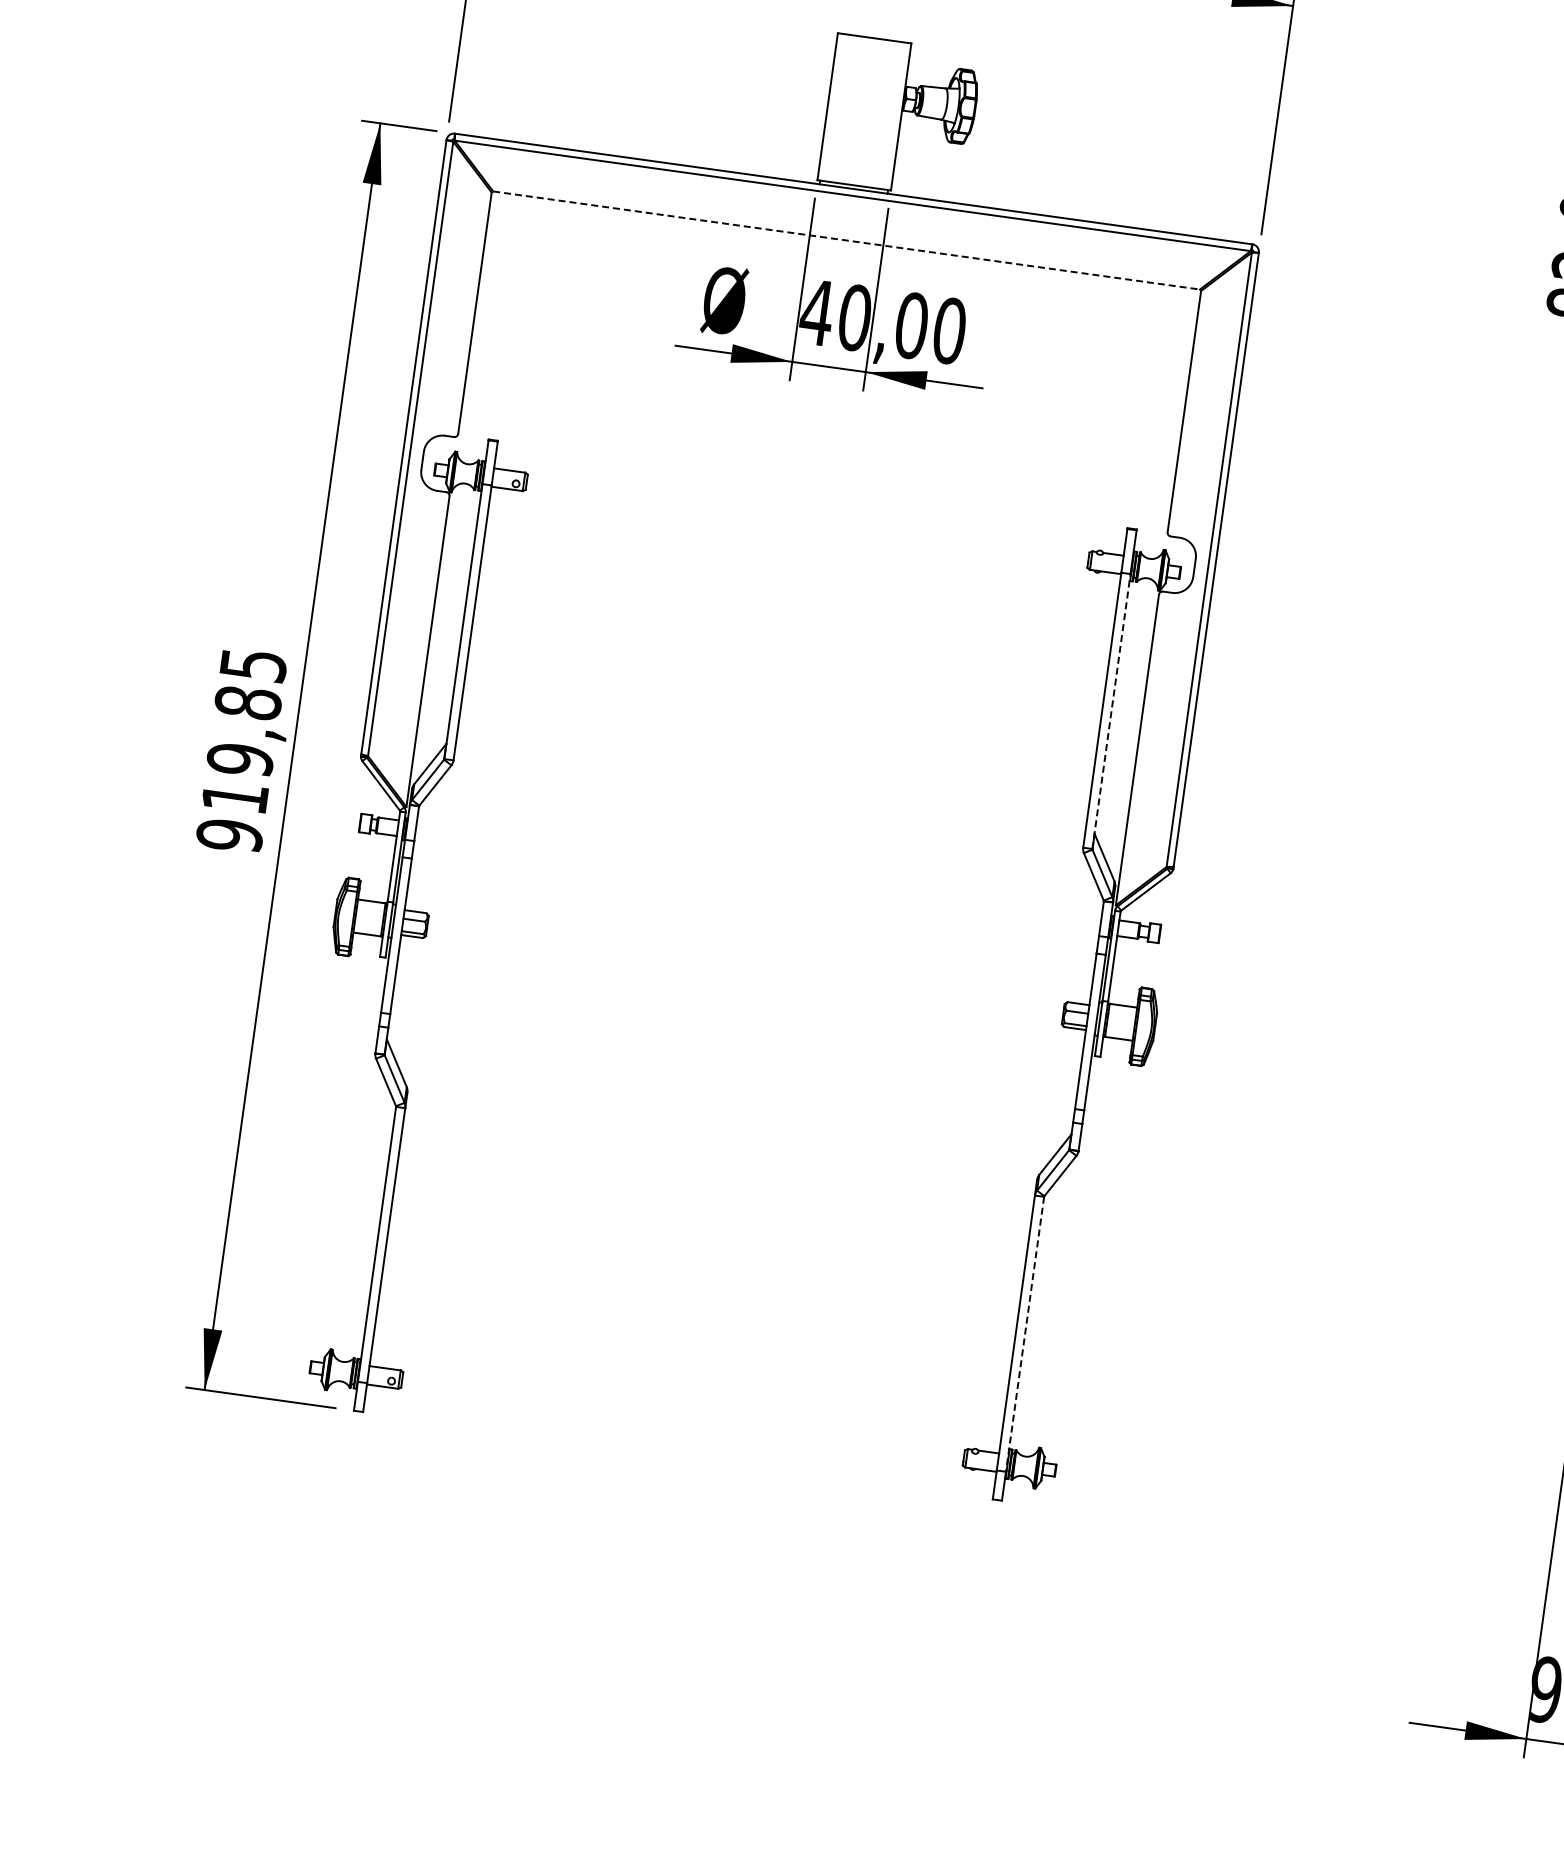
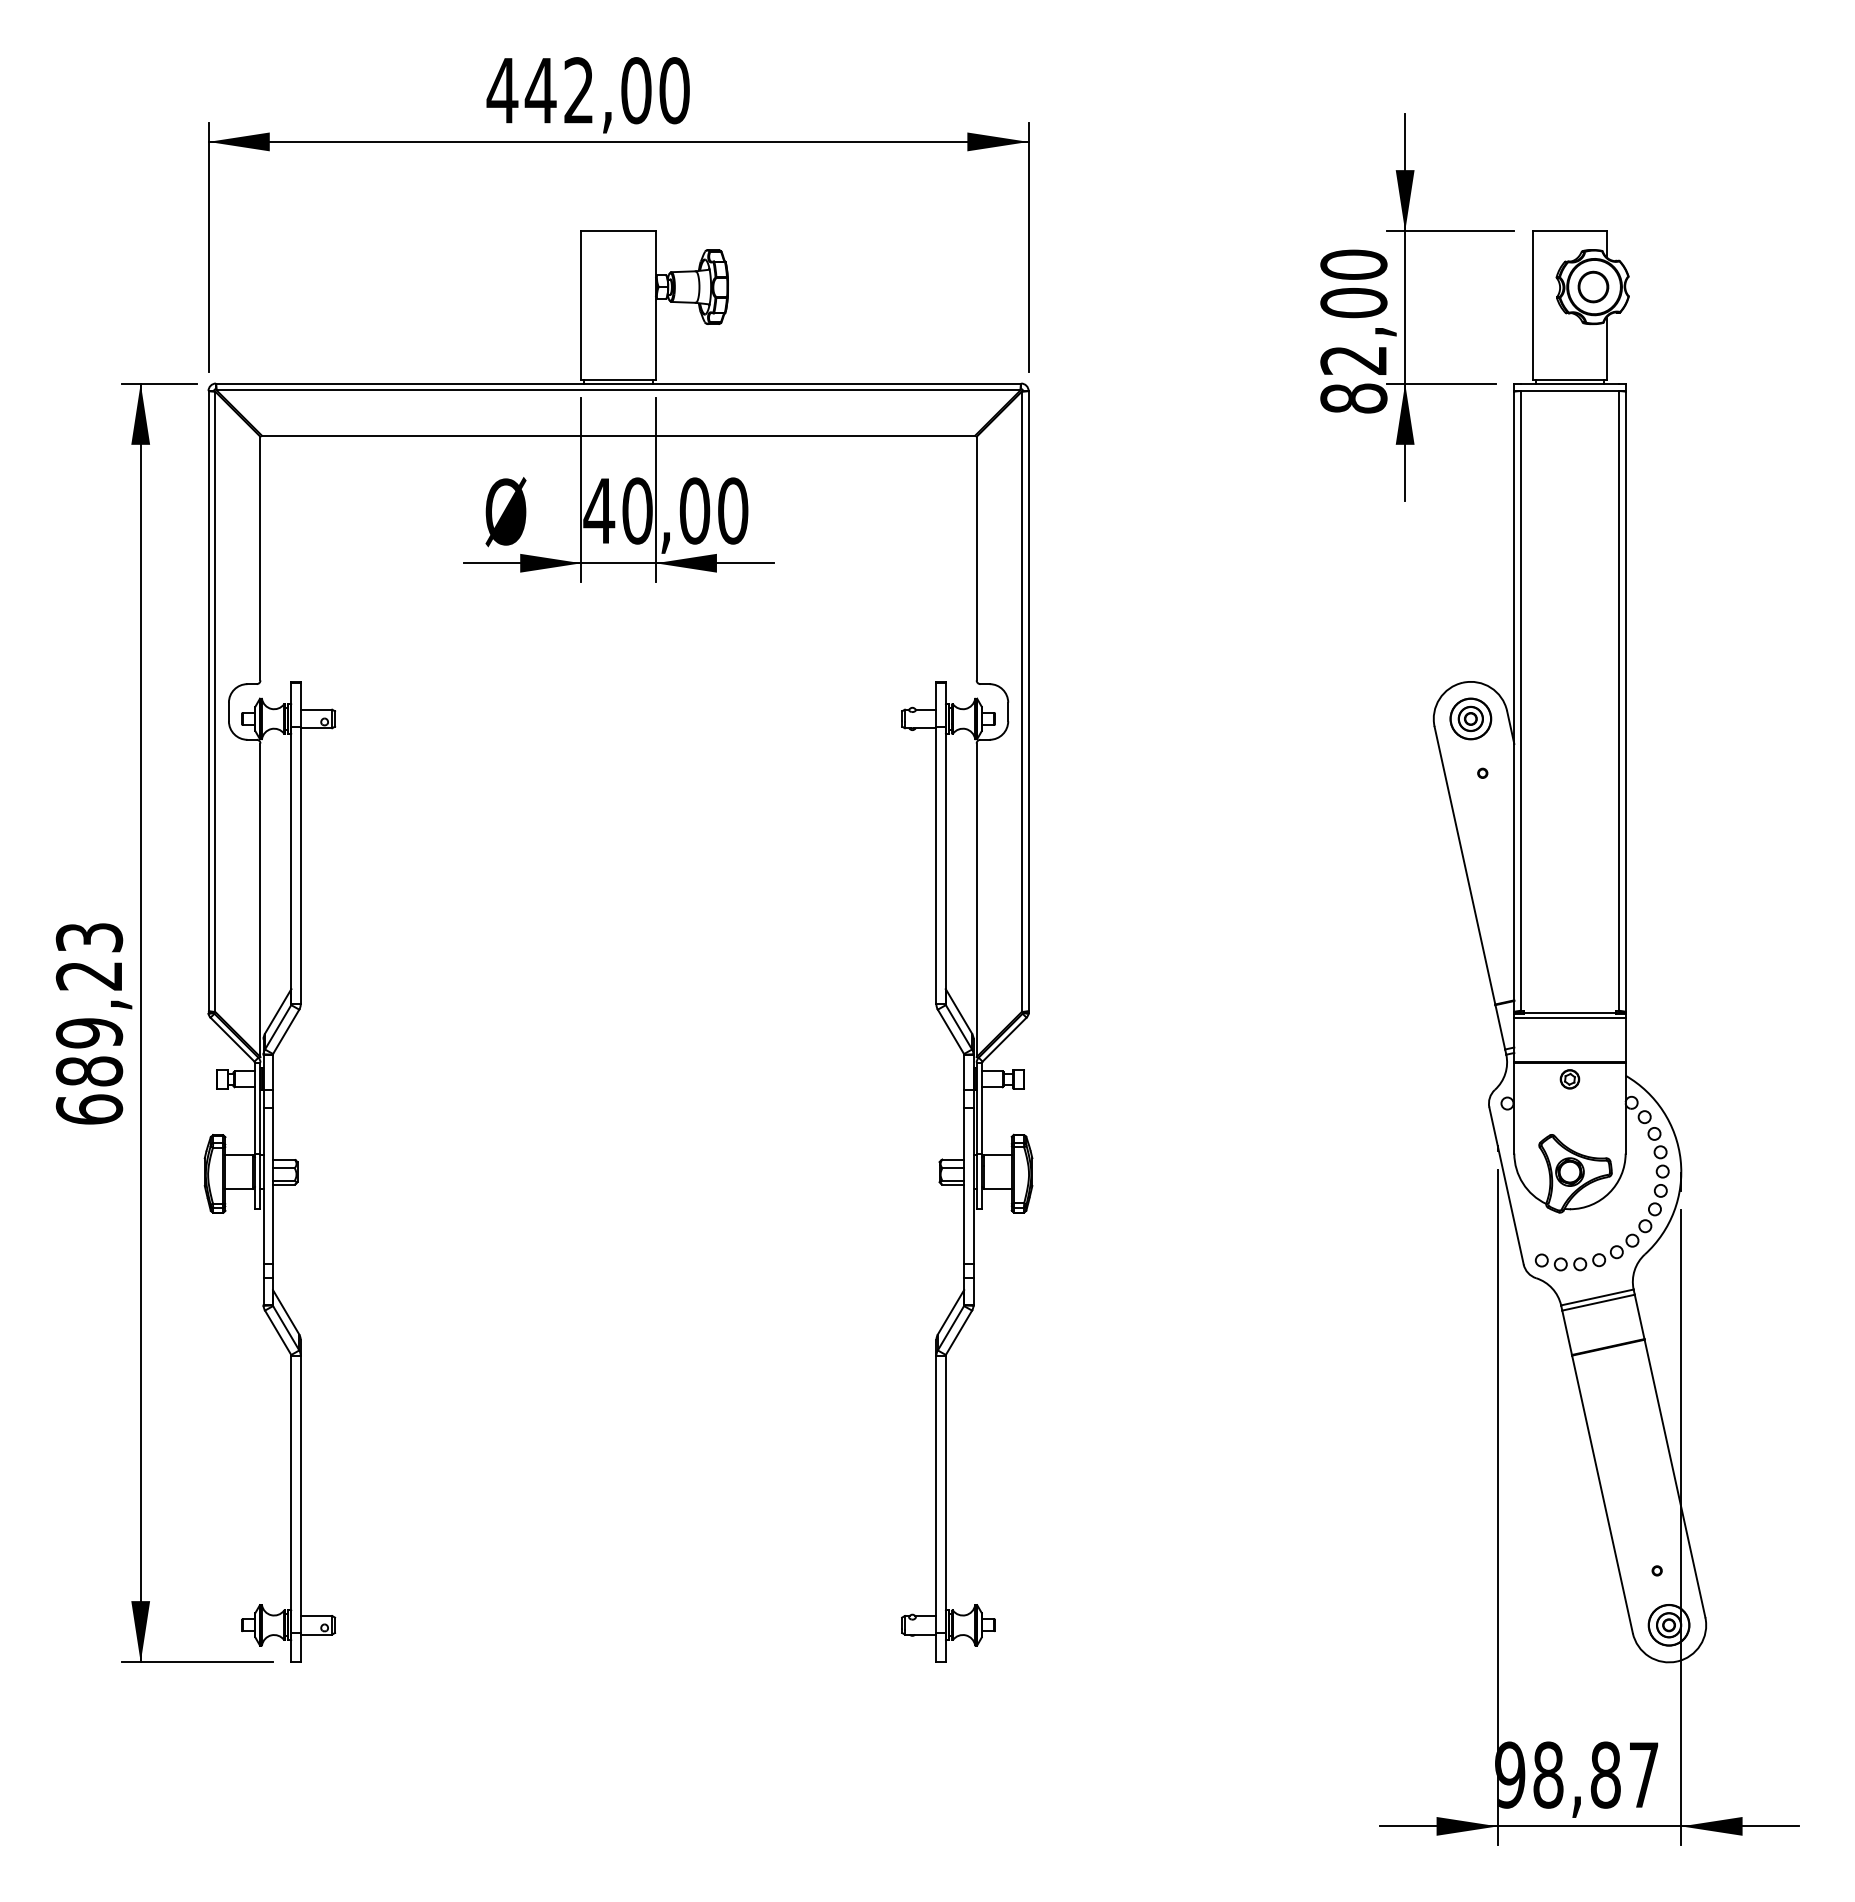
line: (846, 240) -> (618, 435), dashed -> solid
line: (1111, 711) -> (945, 865), dashed -> solid
text: (241, 750) -> (89, 1023), 919,85 -> 689,23
line: (1024, 1334) -> (945, 1494), dashed -> solid

